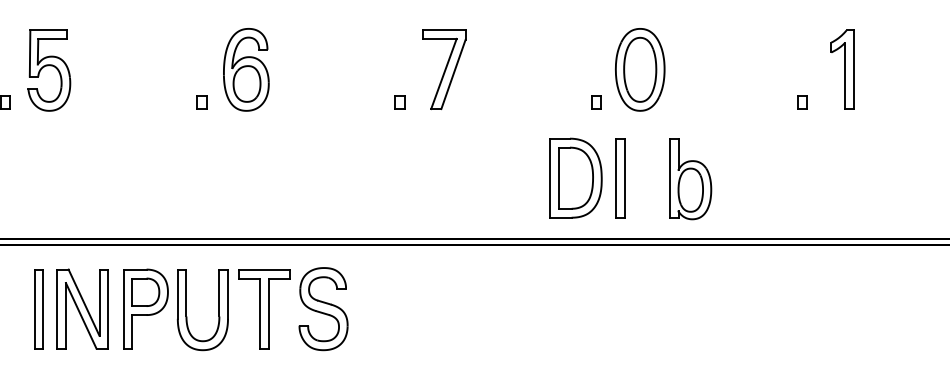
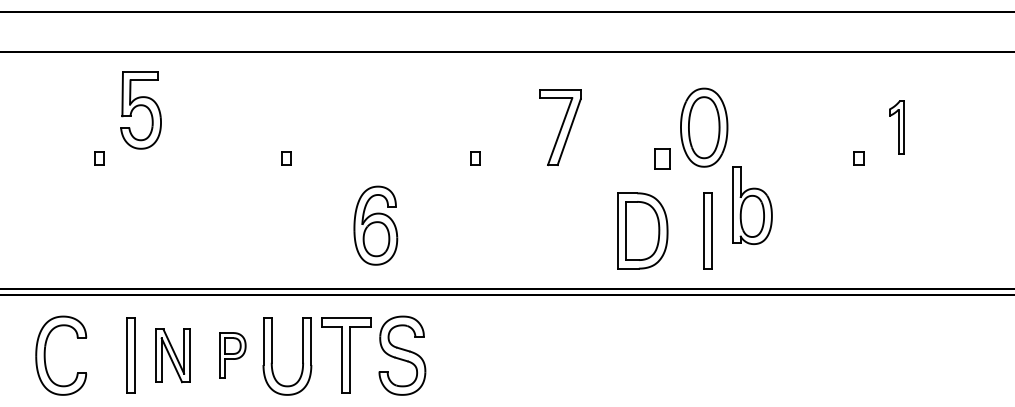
part: (246, 69) -> (375, 225), moved
part: (444, 69) -> (560, 127), moved
part: (841, 69) -> (896, 127), size x0.7
part: (48, 70) -> (140, 110), moved
part: (596, 102) -> (662, 158), size x1.6
part: (619, 177) -> (707, 230), moved
part: (690, 178) -> (752, 205), moved
part: (82, 308) -> (172, 355), size x0.7
part: (145, 308) -> (232, 355), size x0.6

